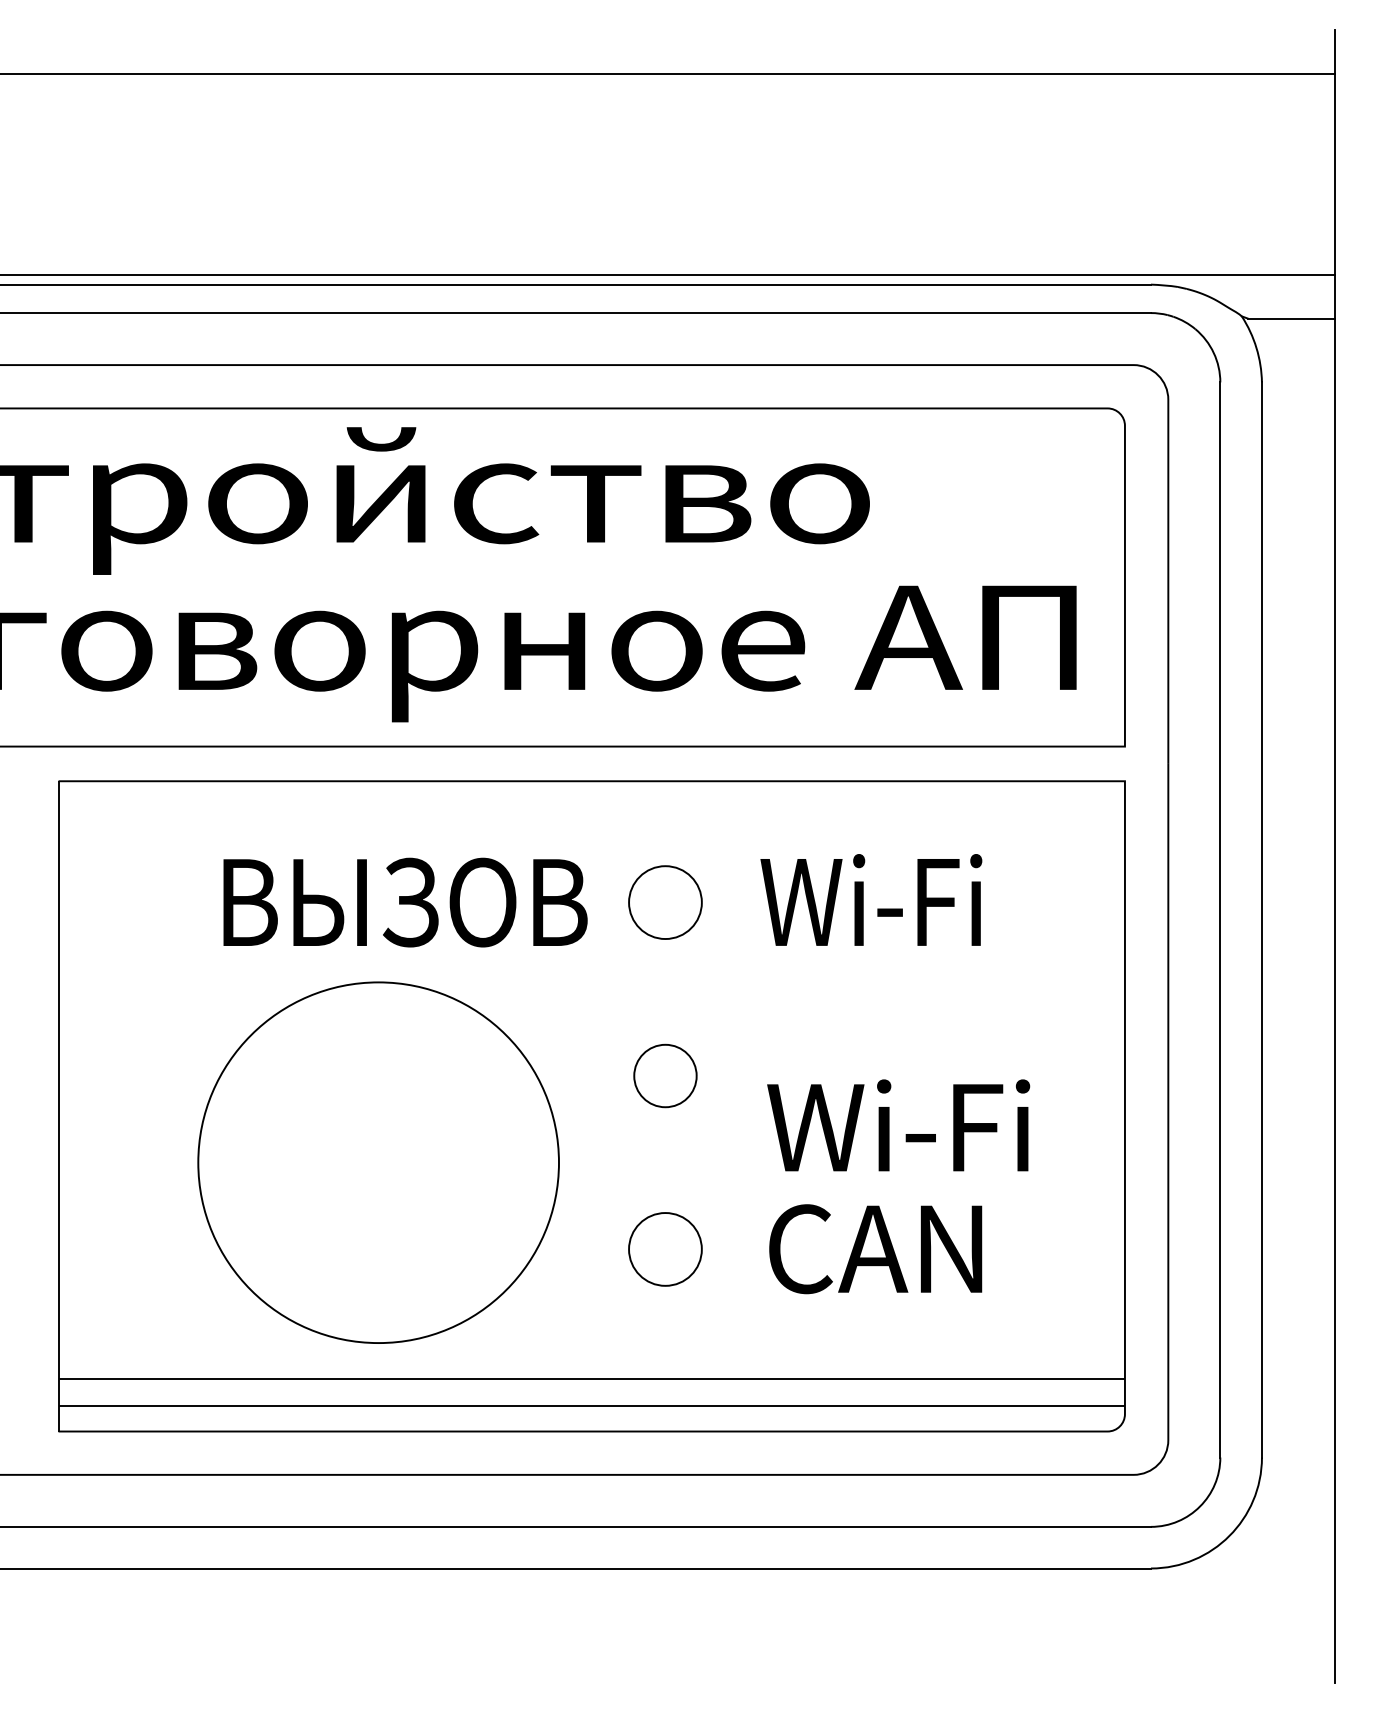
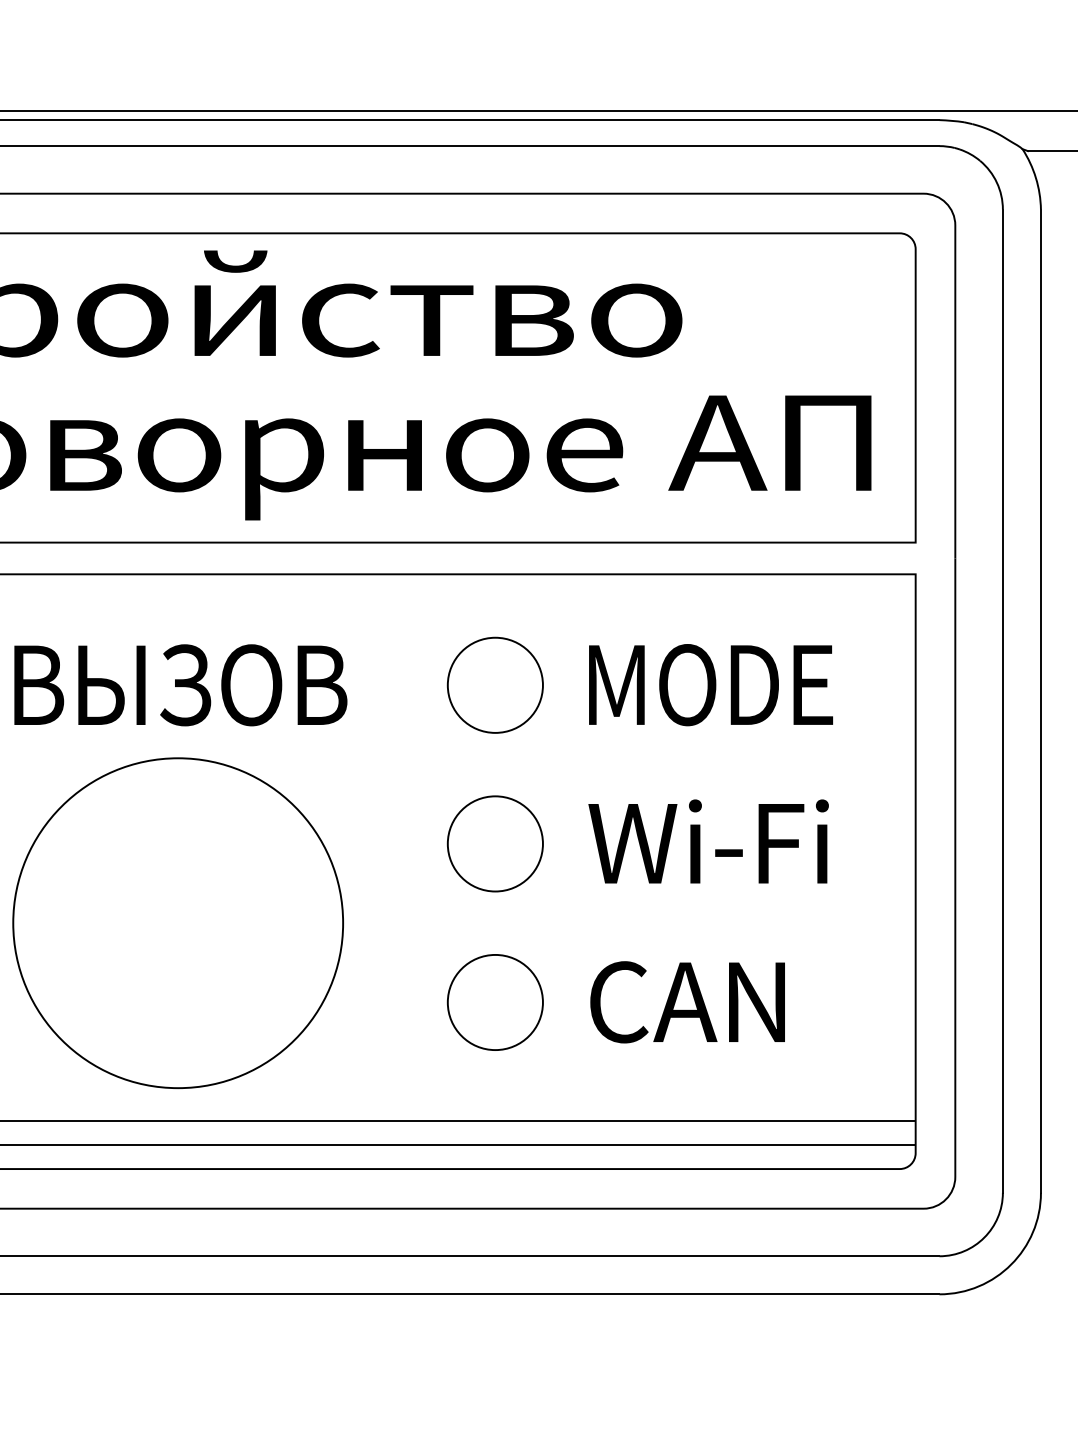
text: (897, 900) -> (707, 683), Wi-Fi -> MODE
text: (405, 902) -> (180, 685), moved
circle: (665, 902) -> (495, 685), size x1.43
circle: (665, 1075) -> (495, 843), size x1.67
text: (898, 1125) -> (708, 841), moved
circle: (378, 1162) -> (178, 923), moved
circle: (665, 1249) -> (495, 1002), size x1.43

